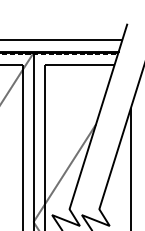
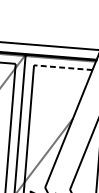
line: (79, 64) -> (63, 67), solid -> dashed

